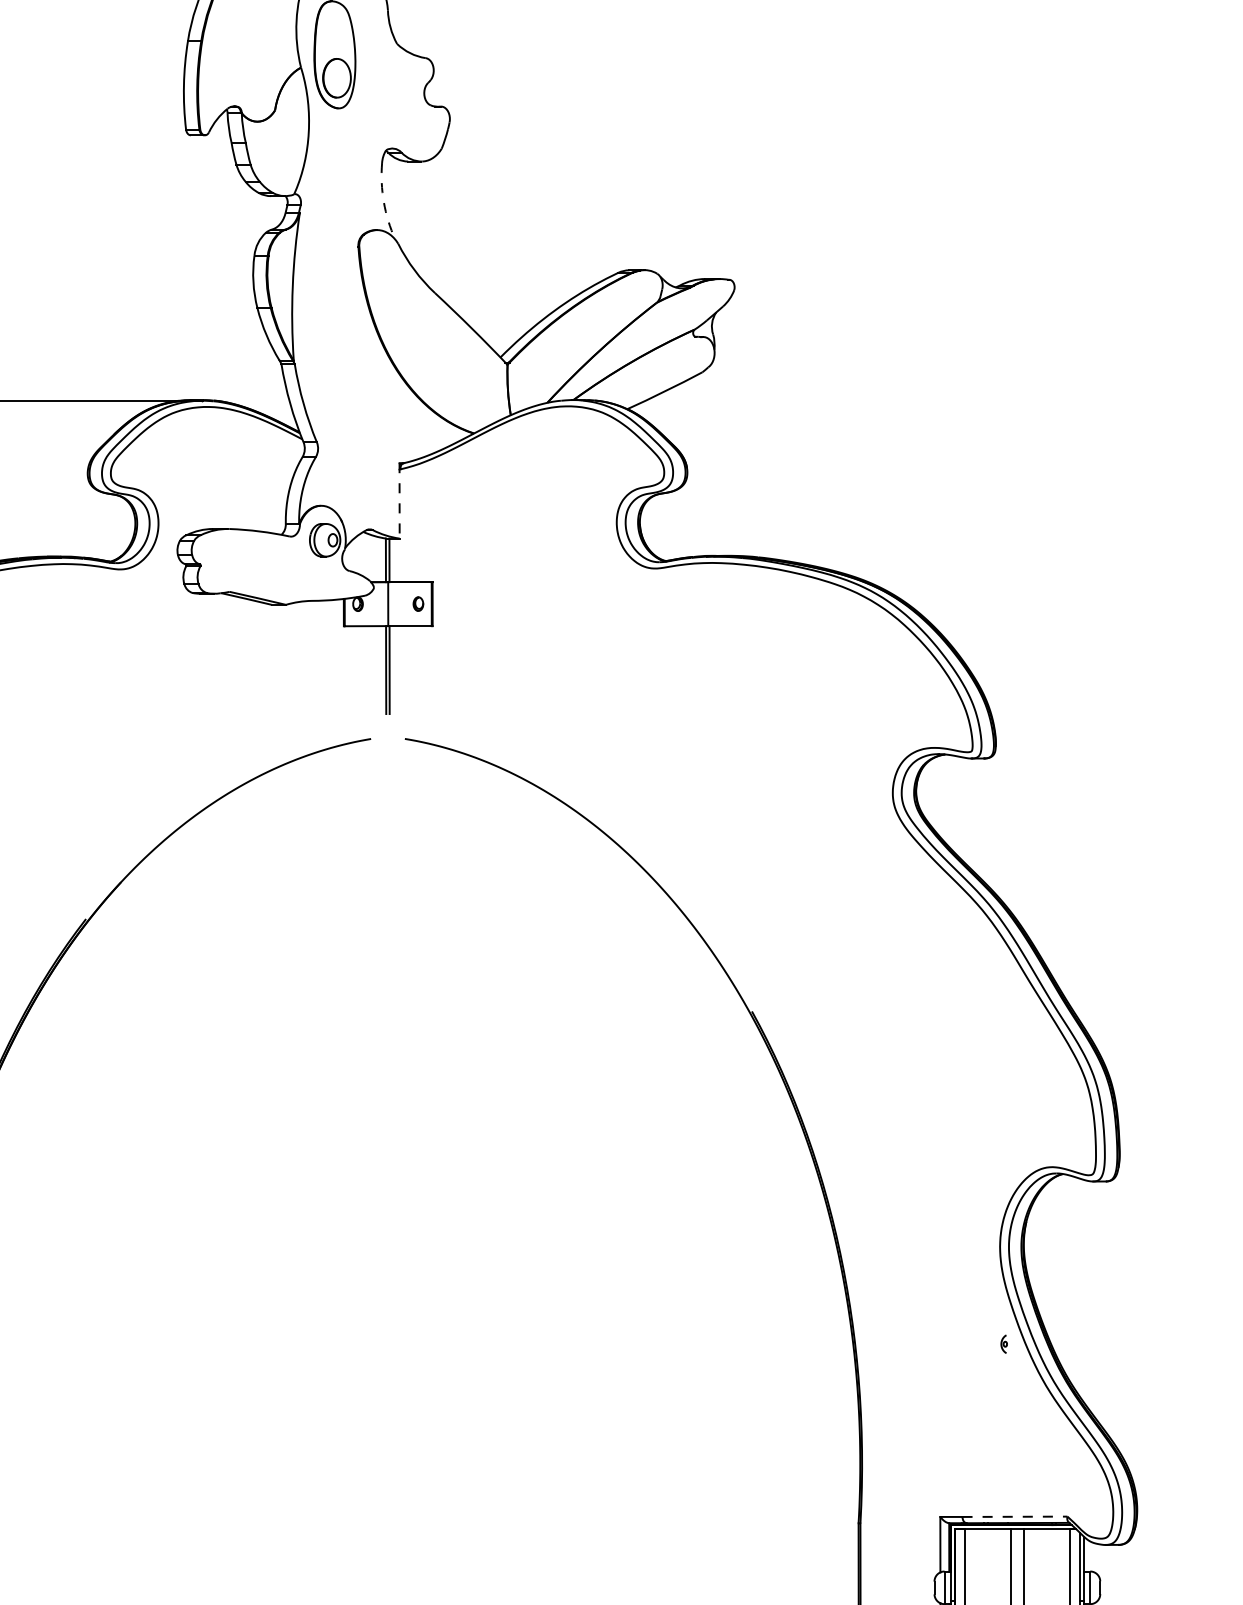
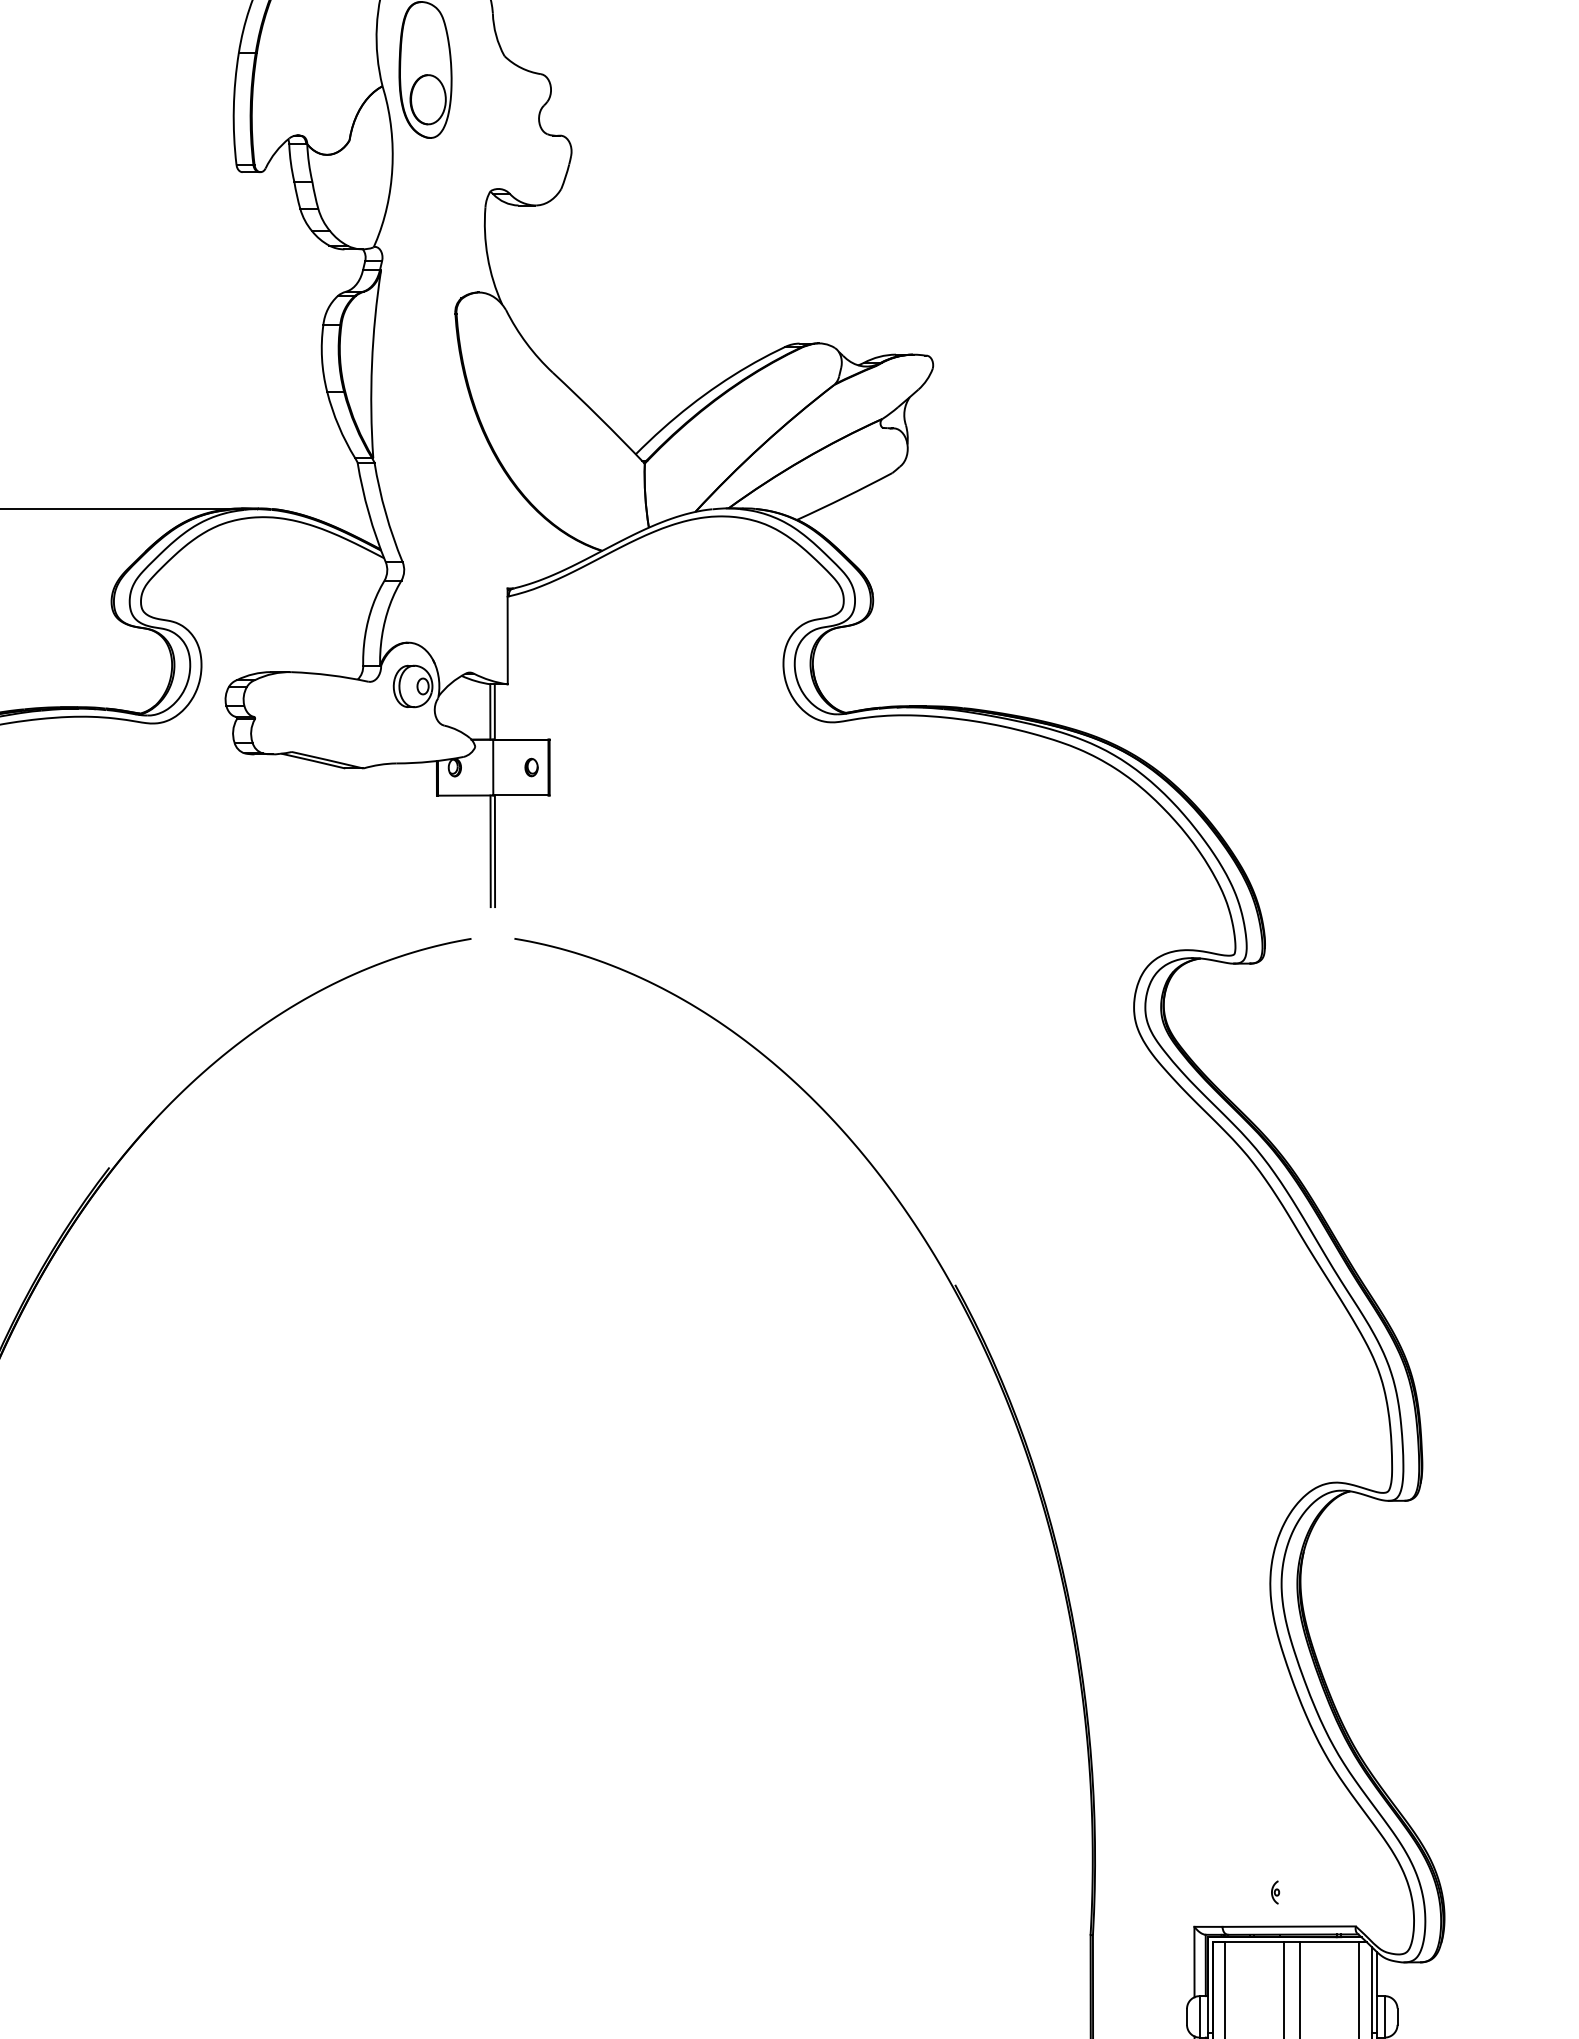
arc: (383, 202) -> (487, 257), dashed -> solid
line: (399, 500) -> (507, 636), dashed -> solid
part: (1004, 1344) -> (1275, 1892), moved
line: (1015, 1516) -> (1289, 1926), dashed -> solid

